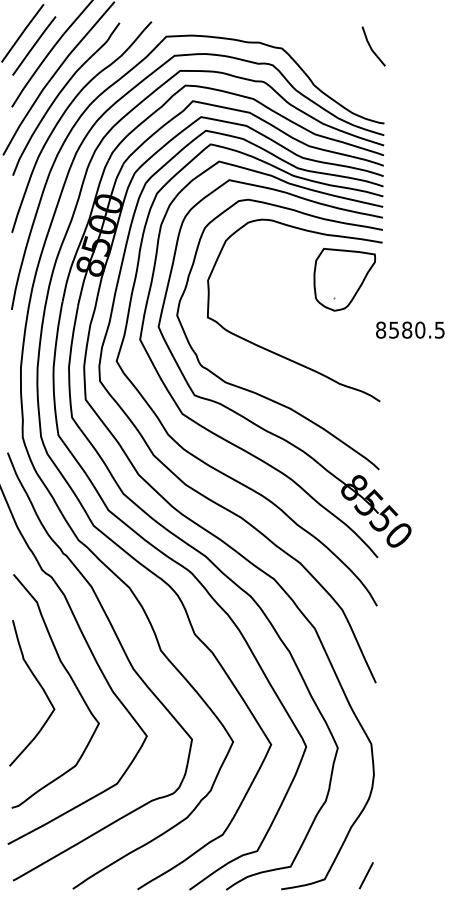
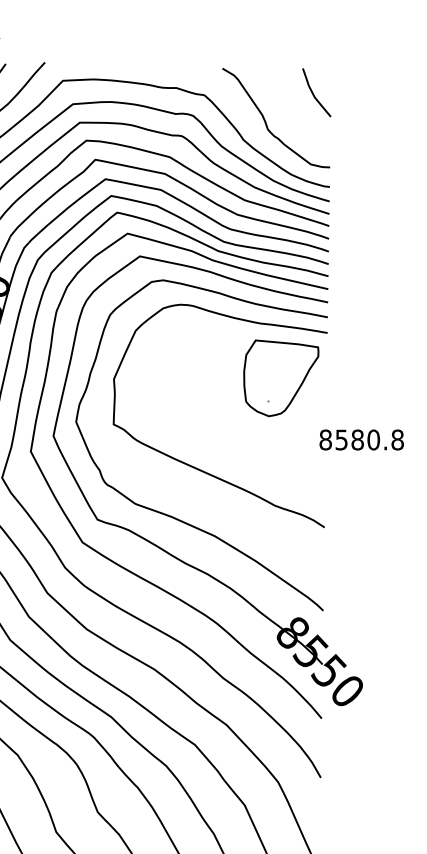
curve: (333, 71) -> (267, 123), added
text: (439, 329) -> (397, 439), 8580.5 -> 8580.8

